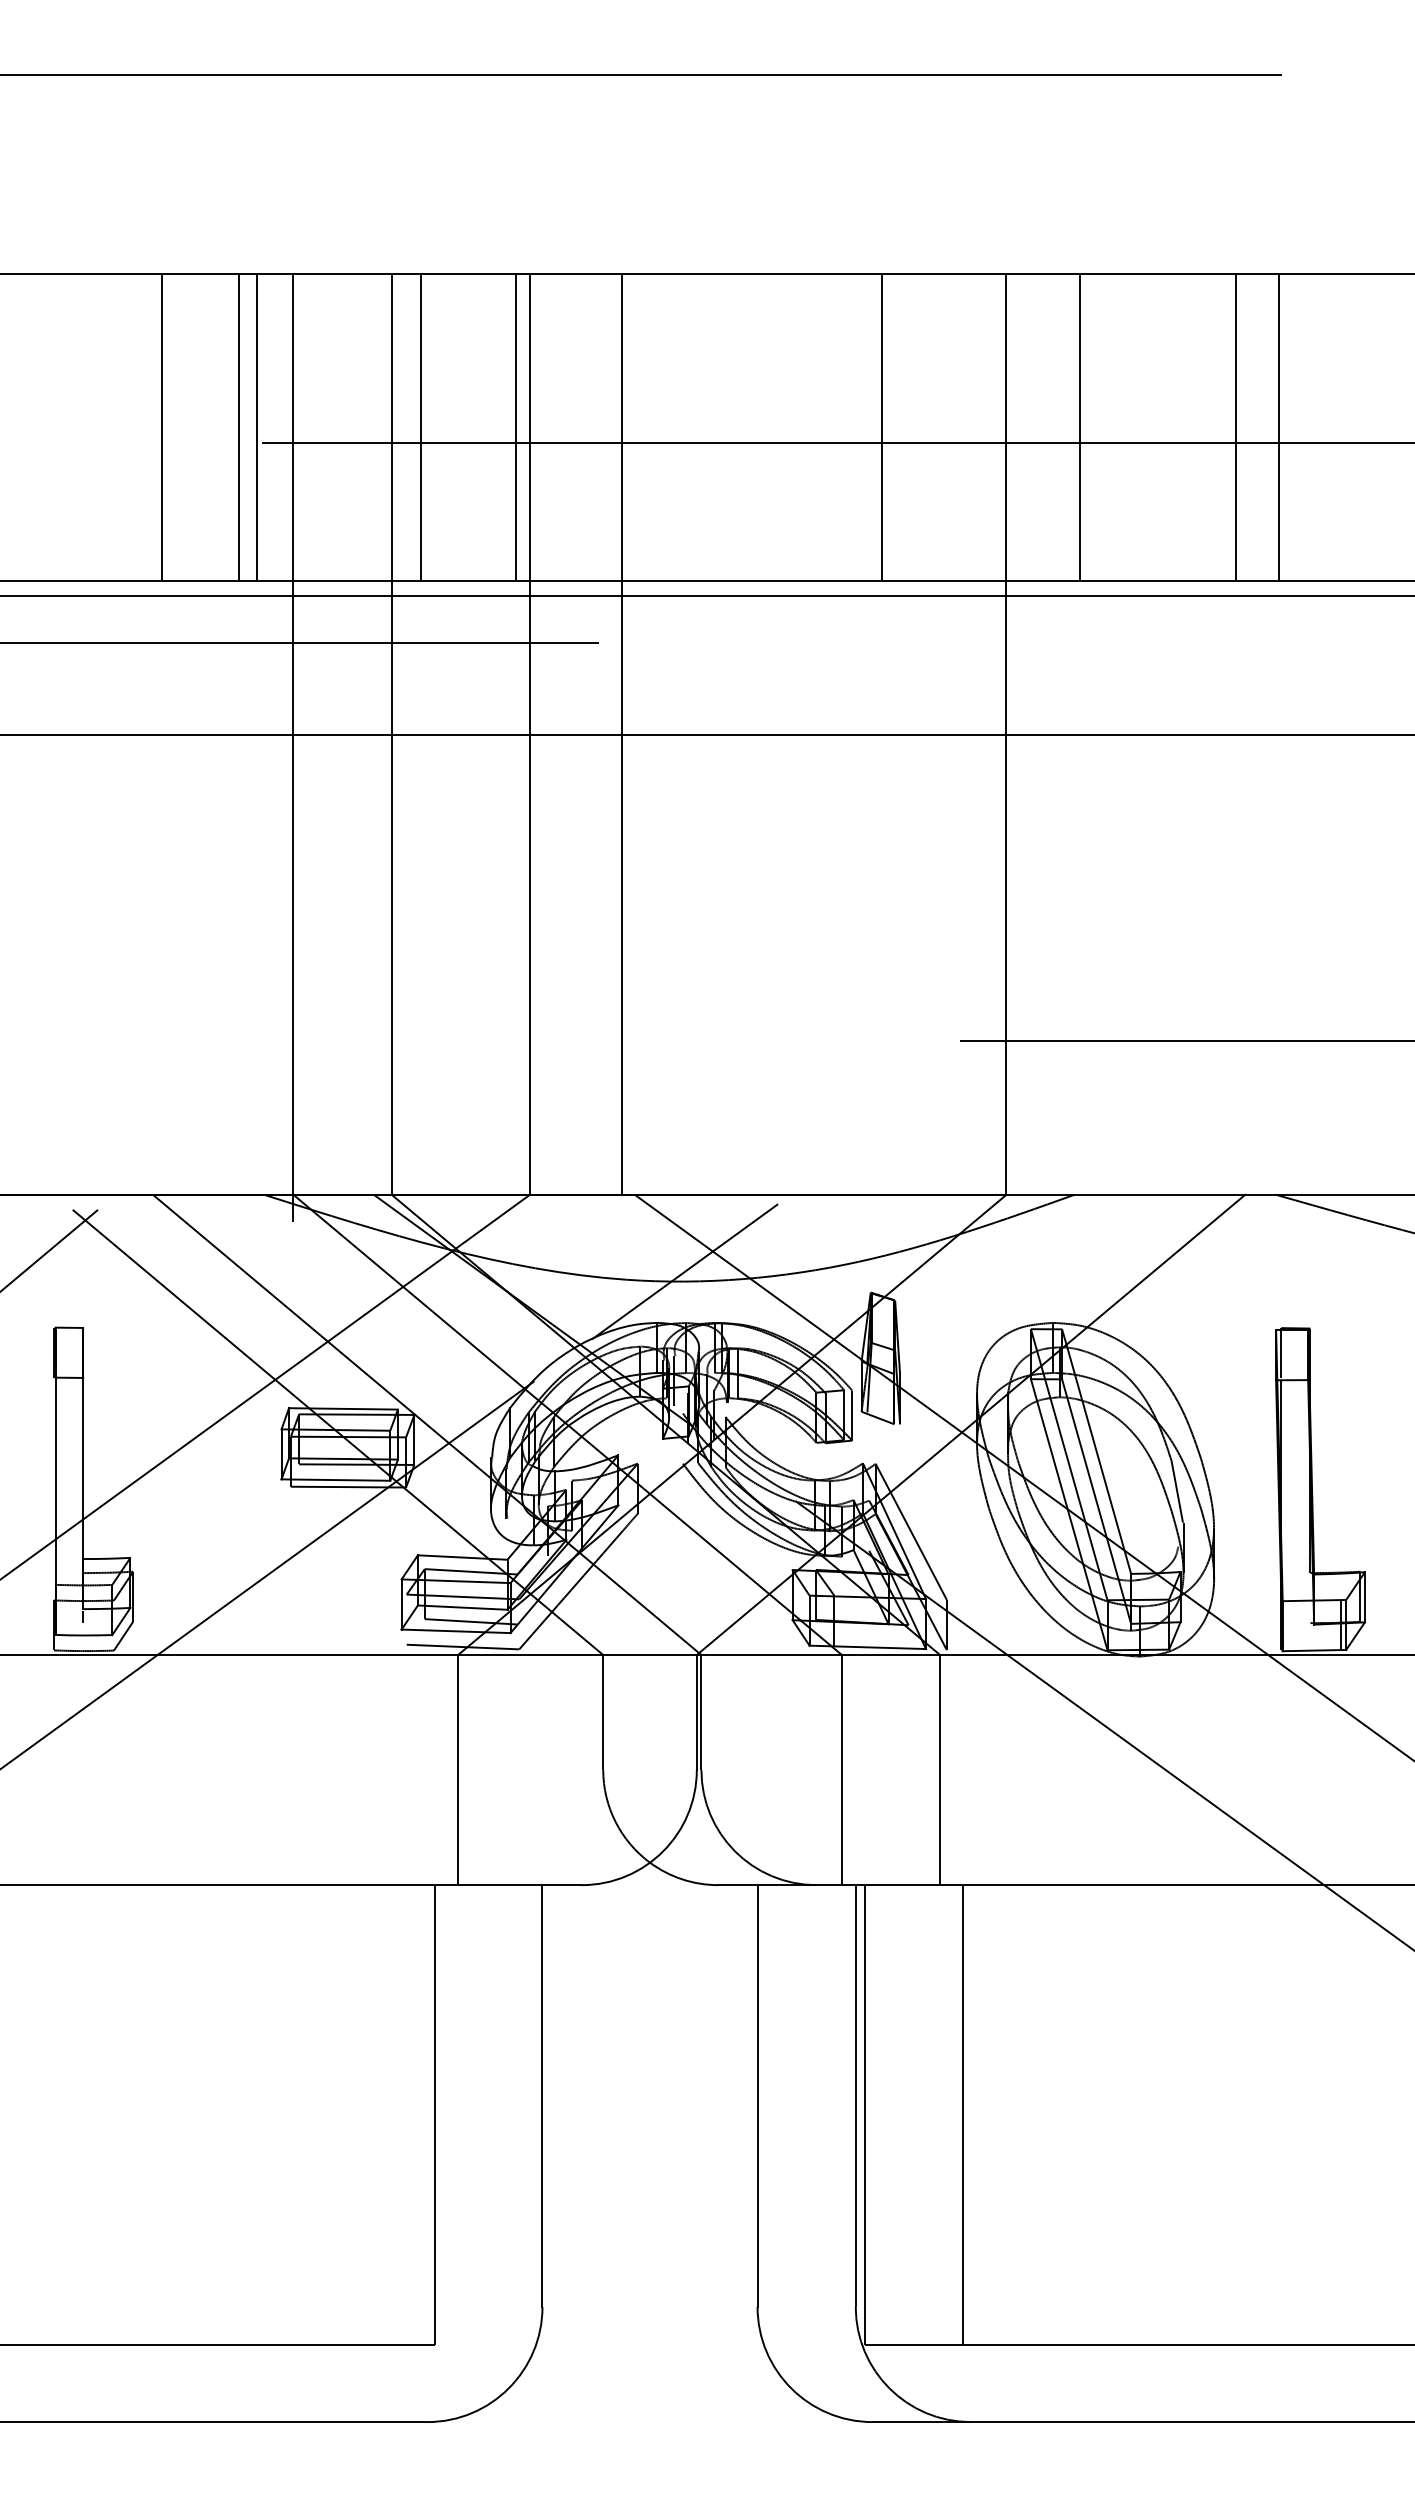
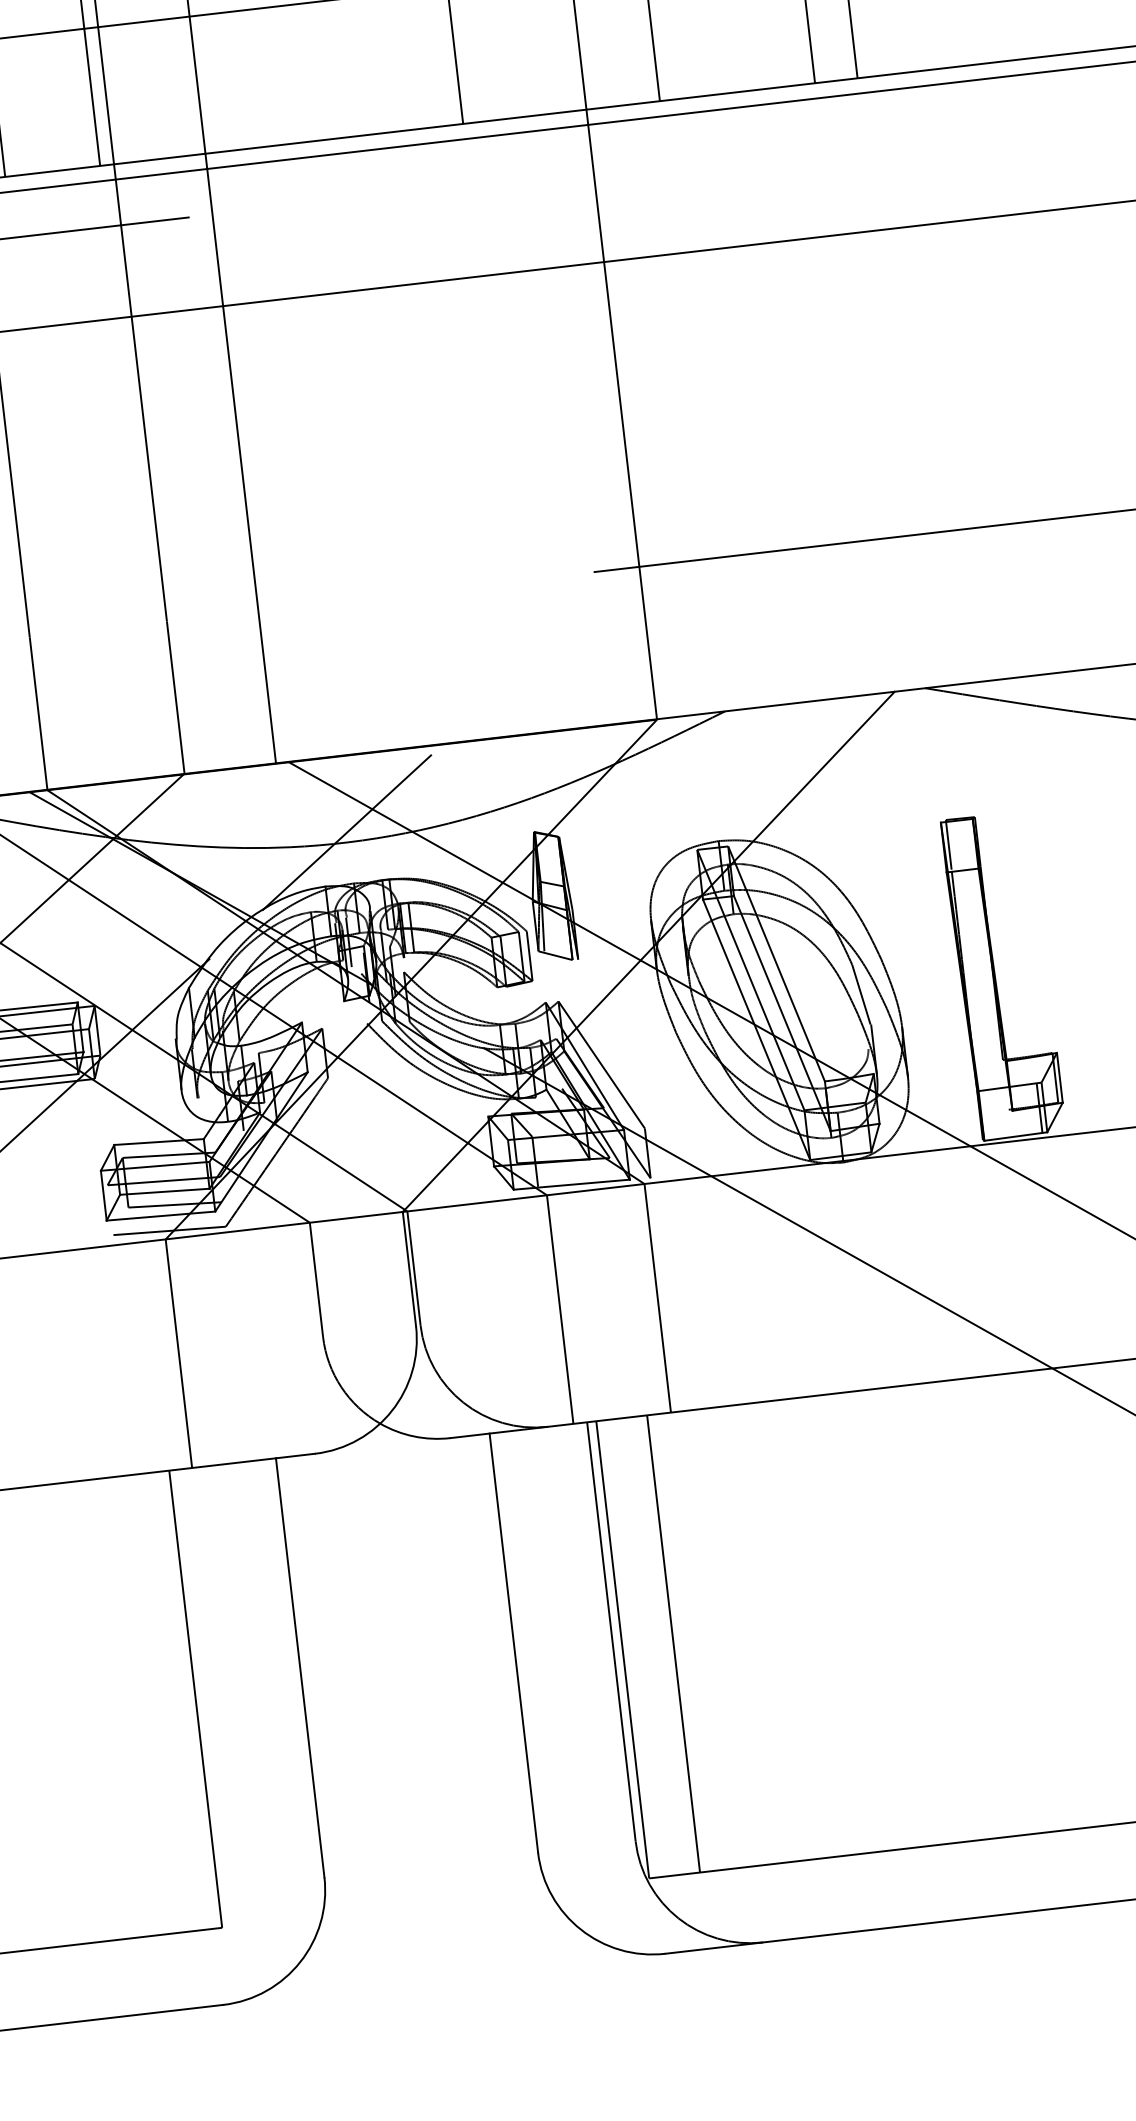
line: (963, 2115) -> (673, 1644), moved

